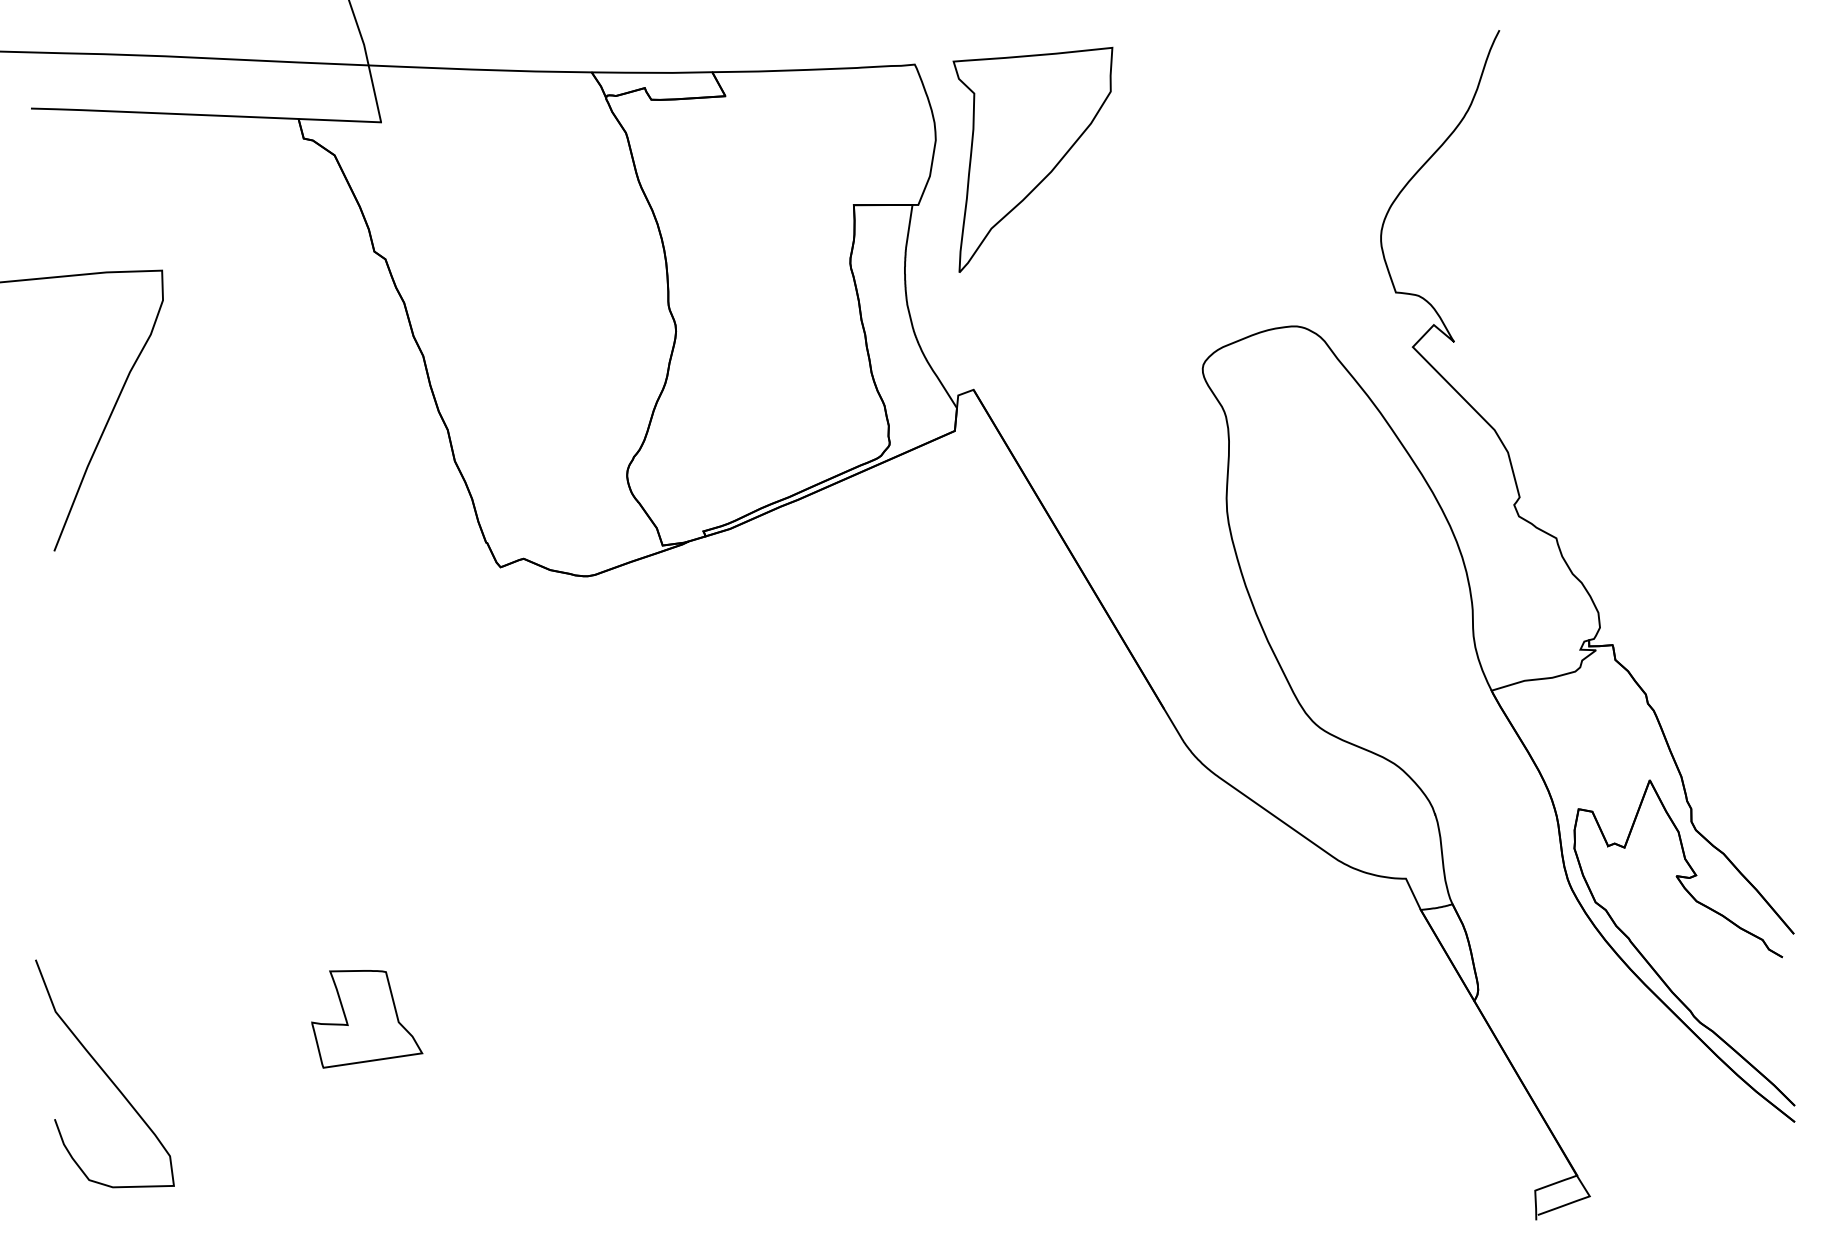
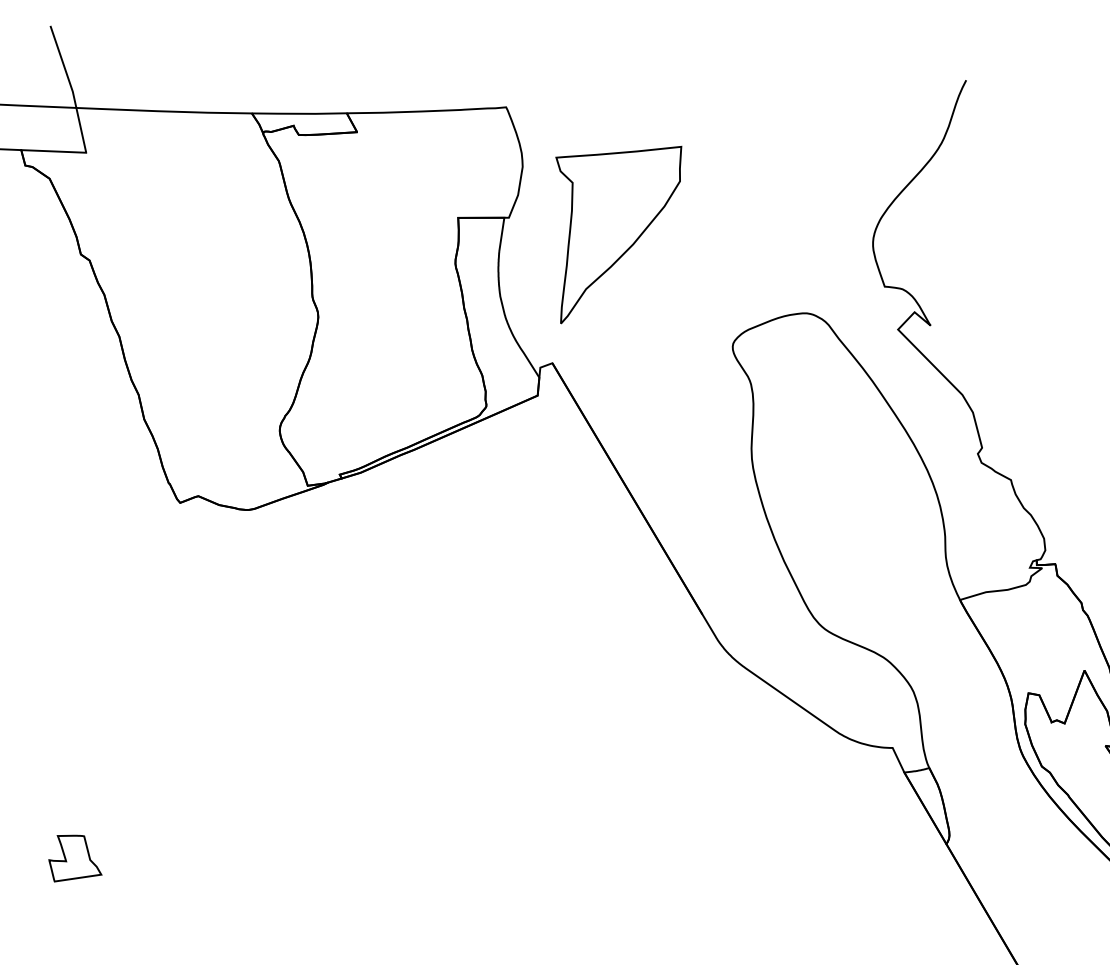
part: (1032, 159) -> (618, 234), moved
part: (367, 1019) -> (75, 858), size x0.6

